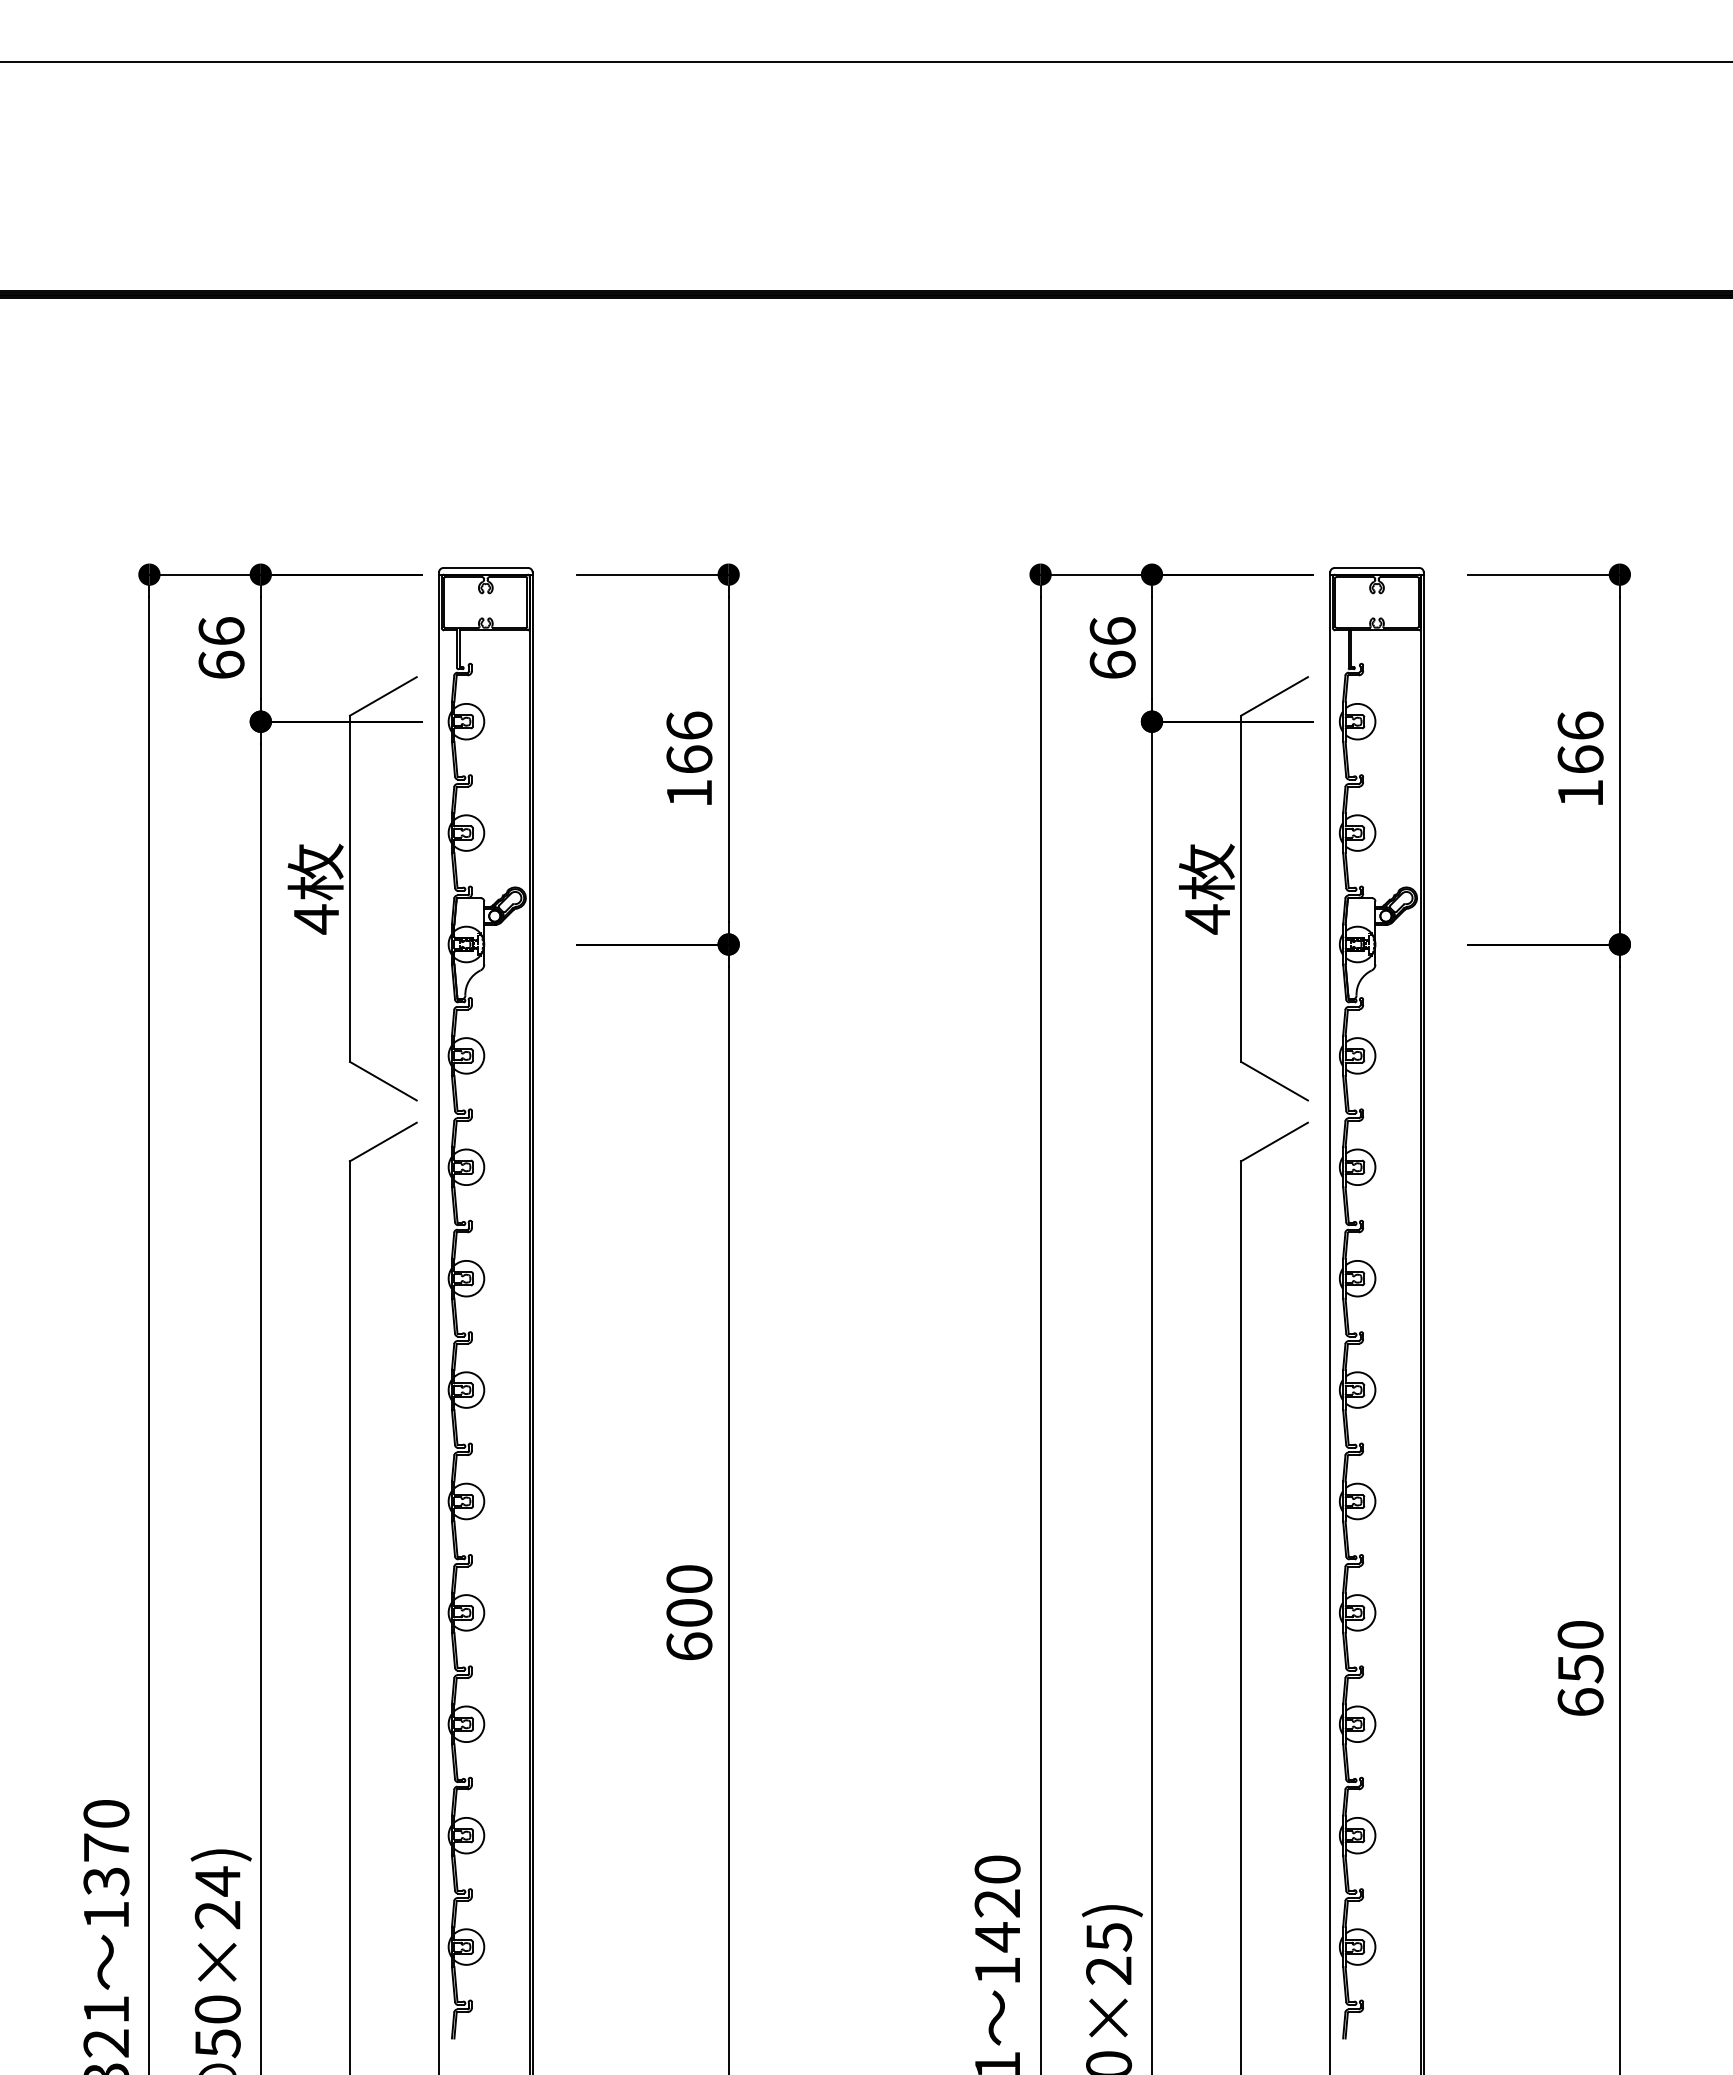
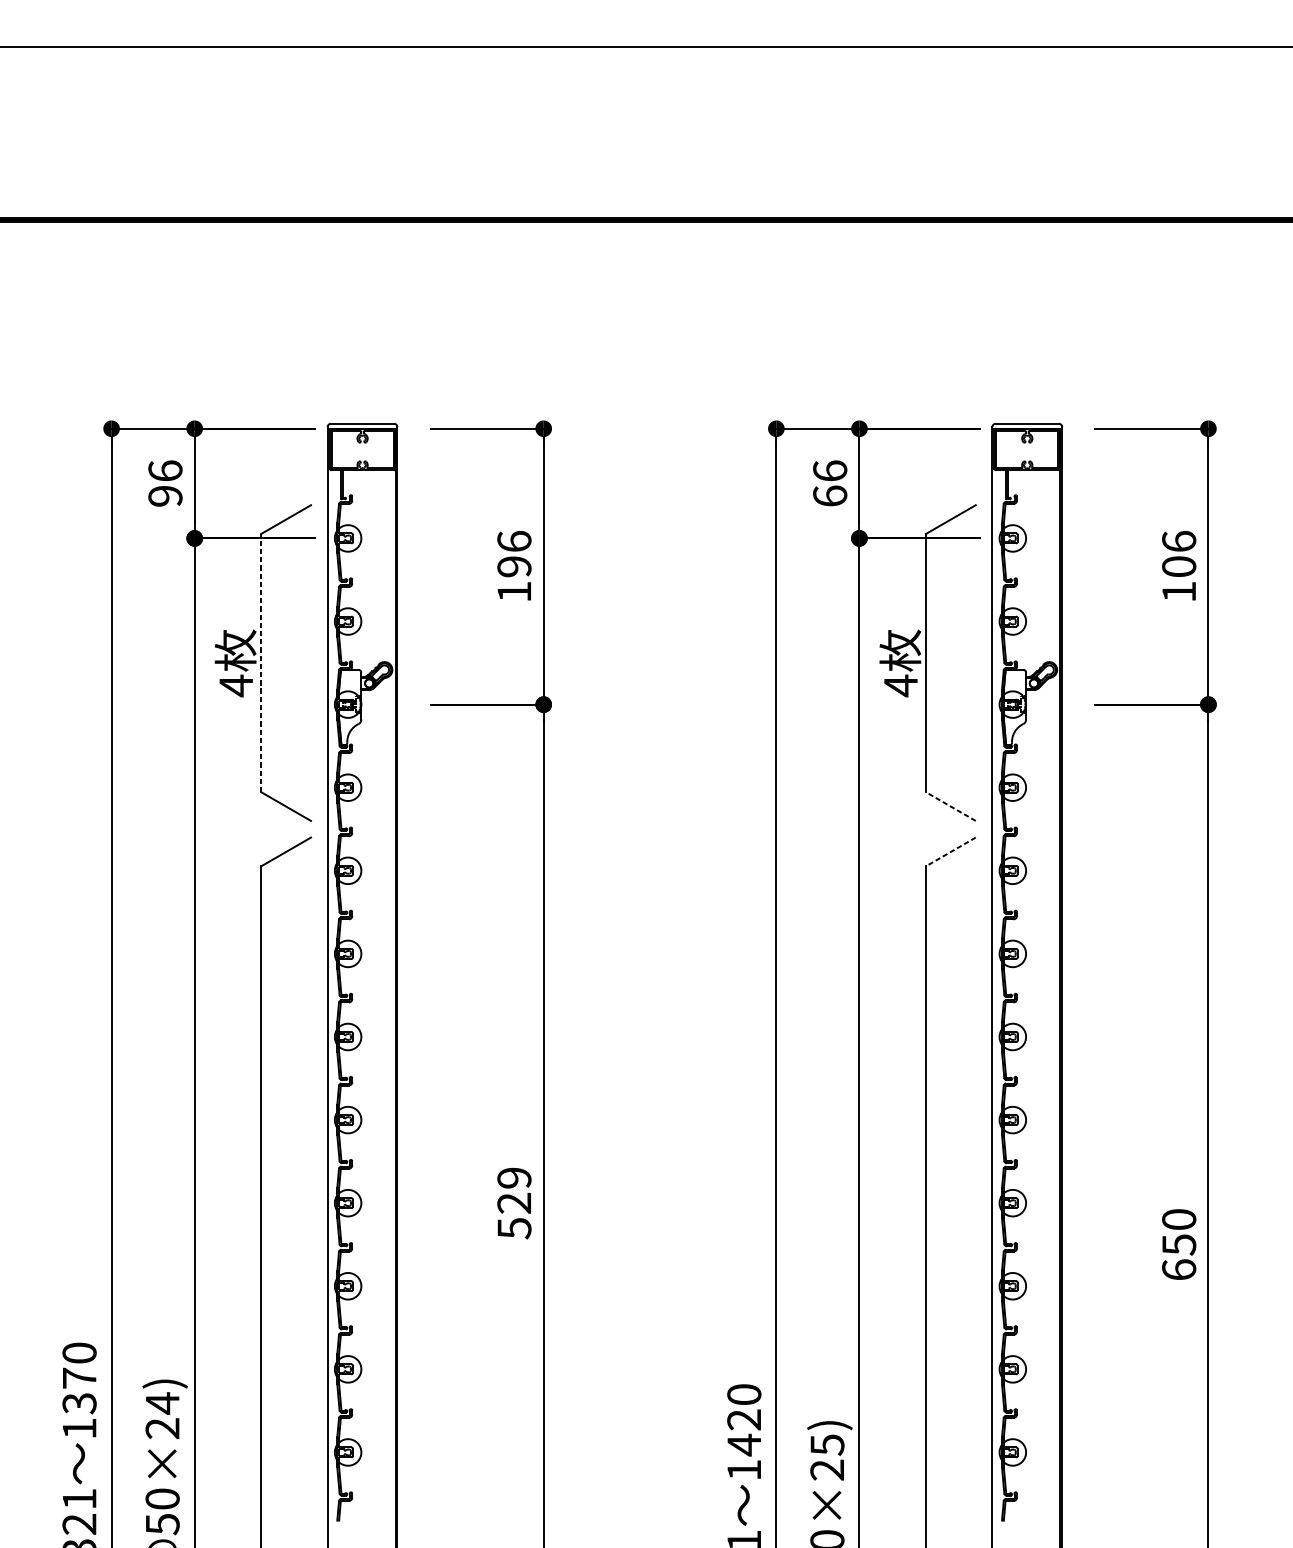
text: (221, 664) -> (165, 495), 66 -> 96
text: (689, 759) -> (514, 566), 166 -> 196
text: (1580, 759) -> (1179, 566), 166 -> 106
line: (349, 888) -> (260, 662), solid -> dashed
line: (1274, 1081) -> (950, 806), solid -> dashed
line: (1274, 1142) -> (950, 852), solid -> dashed
text: (689, 1613) -> (514, 1203), 600 -> 529

